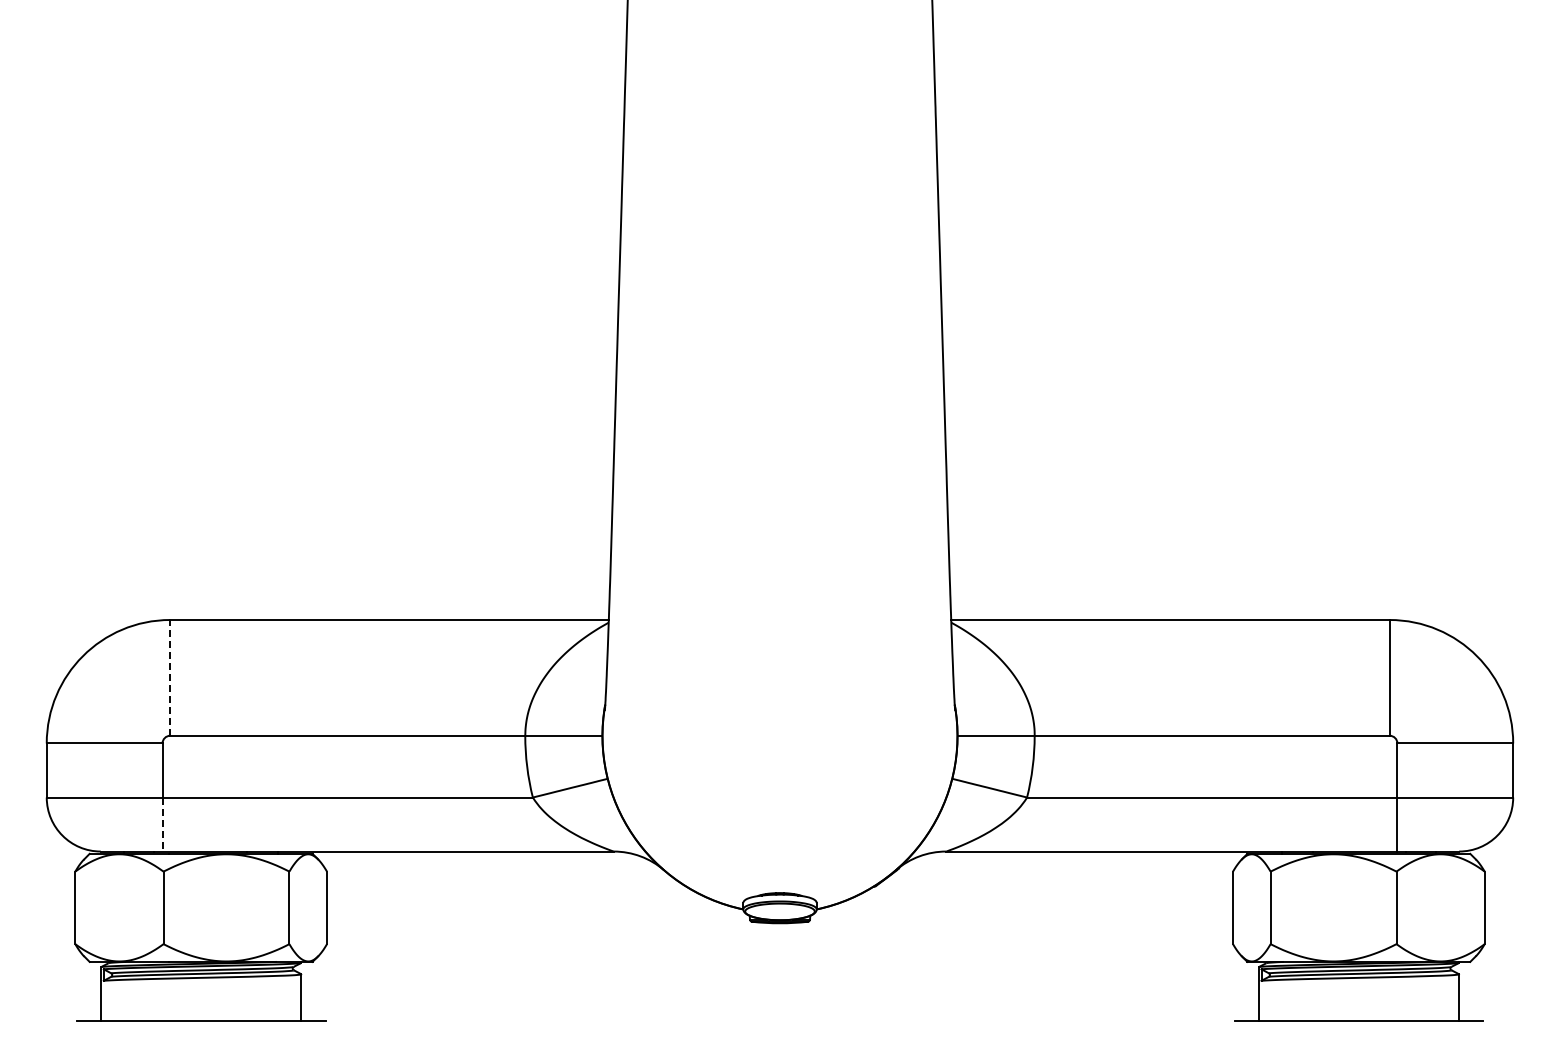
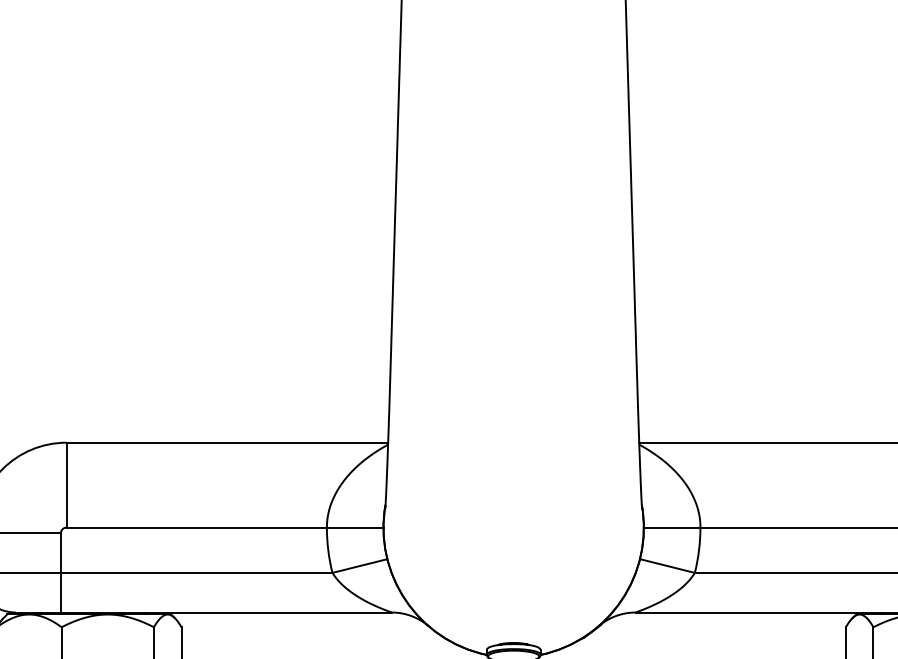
line: (170, 677) -> (66, 484), dashed -> solid
line: (162, 825) -> (60, 593), dashed -> solid

